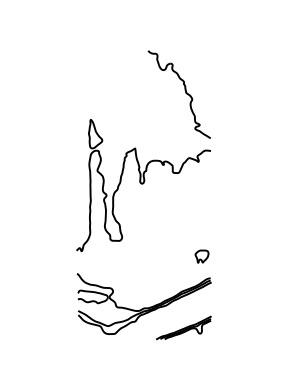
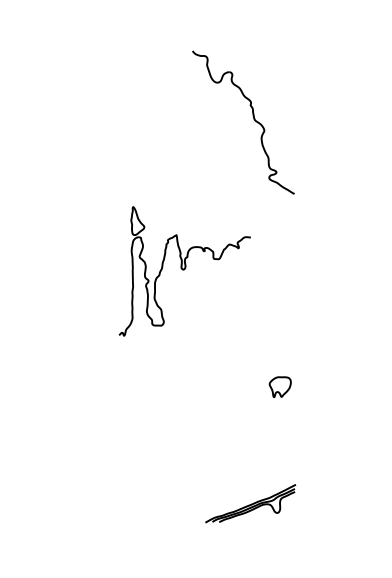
part: (143, 185) -> (184, 271), size x0.6
part: (143, 303) -> (184, 463), removed

